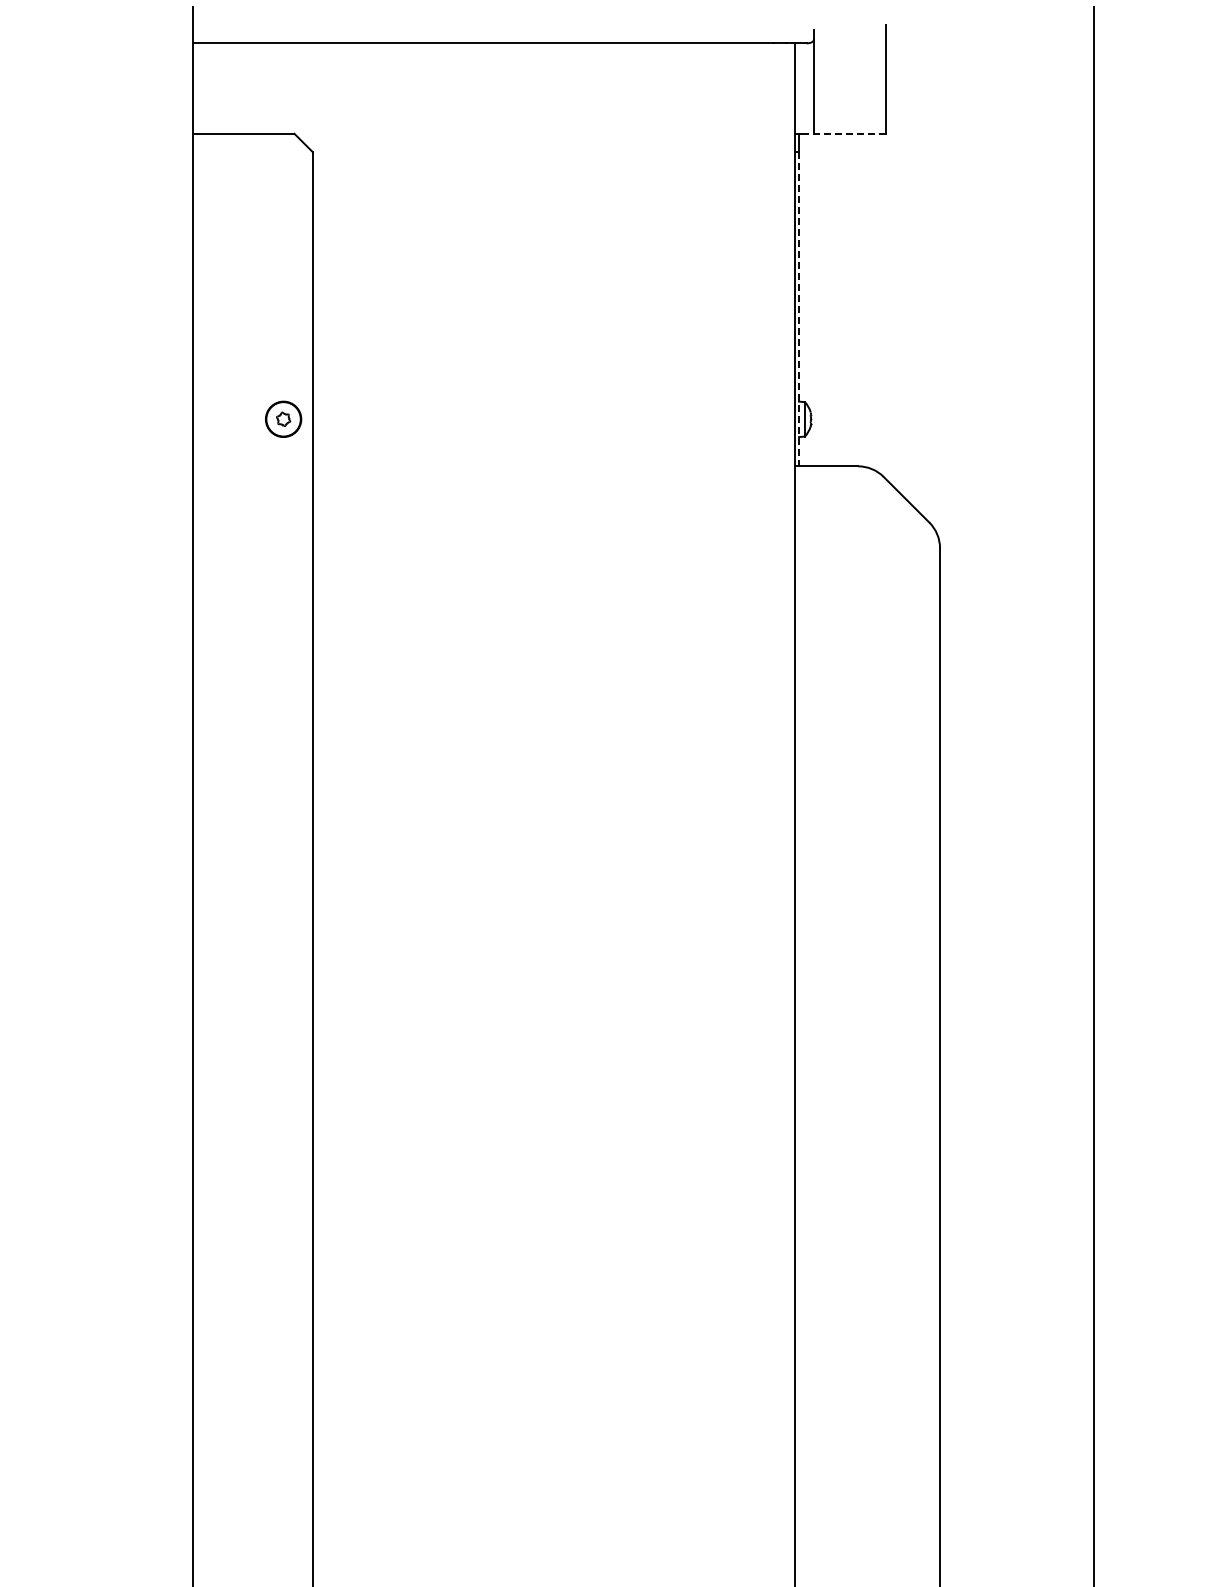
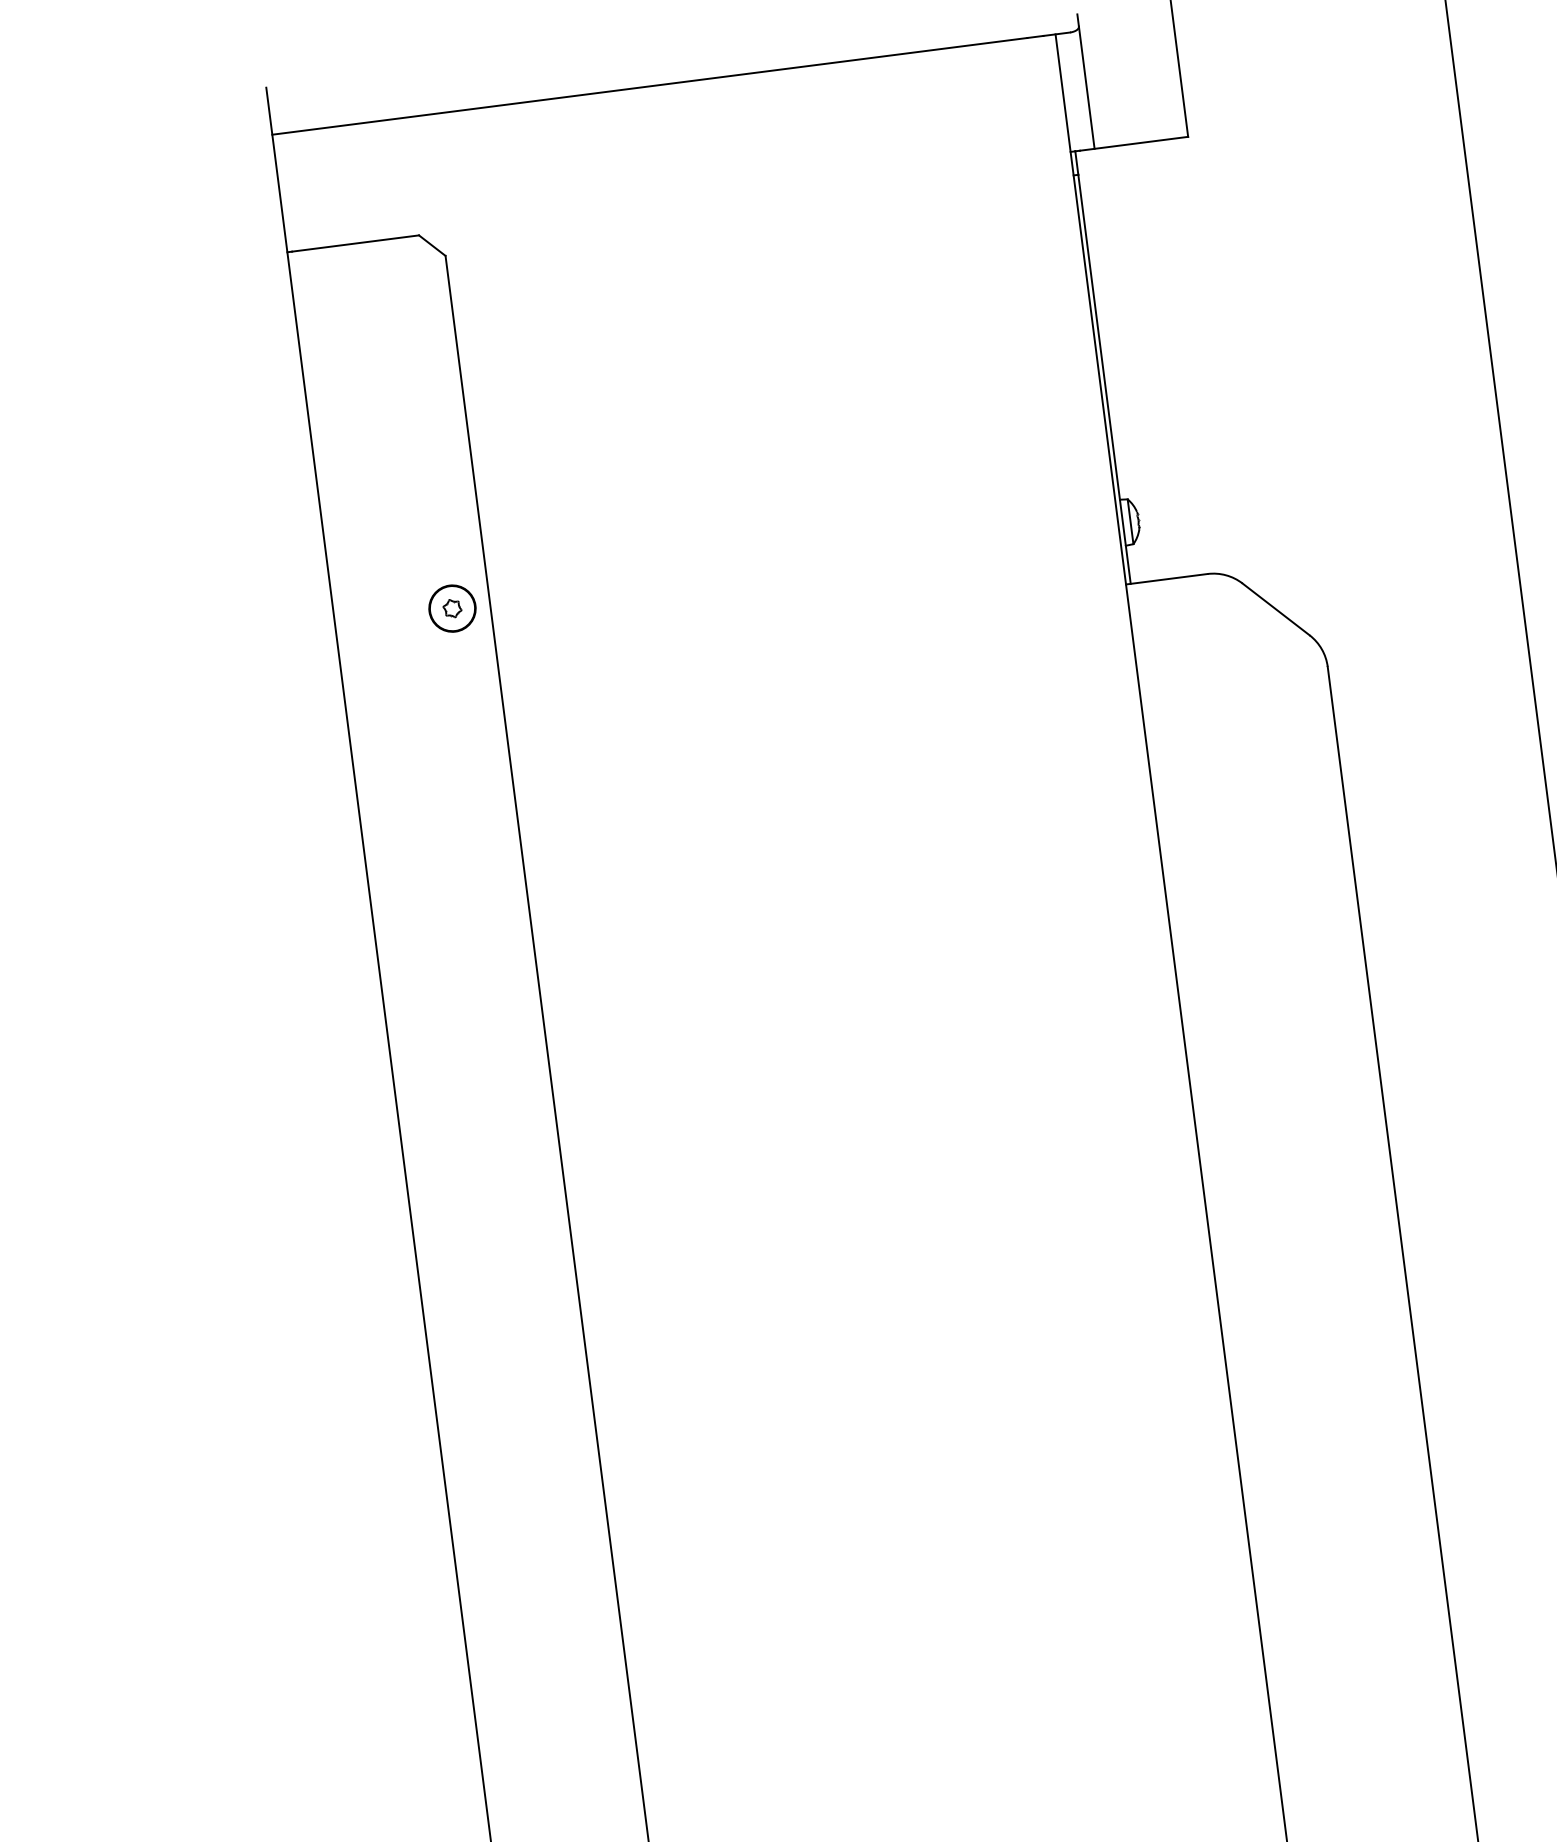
line: (844, 133) -> (1134, 143), dashed -> solid
line: (799, 309) -> (1105, 379), dashed -> solid

